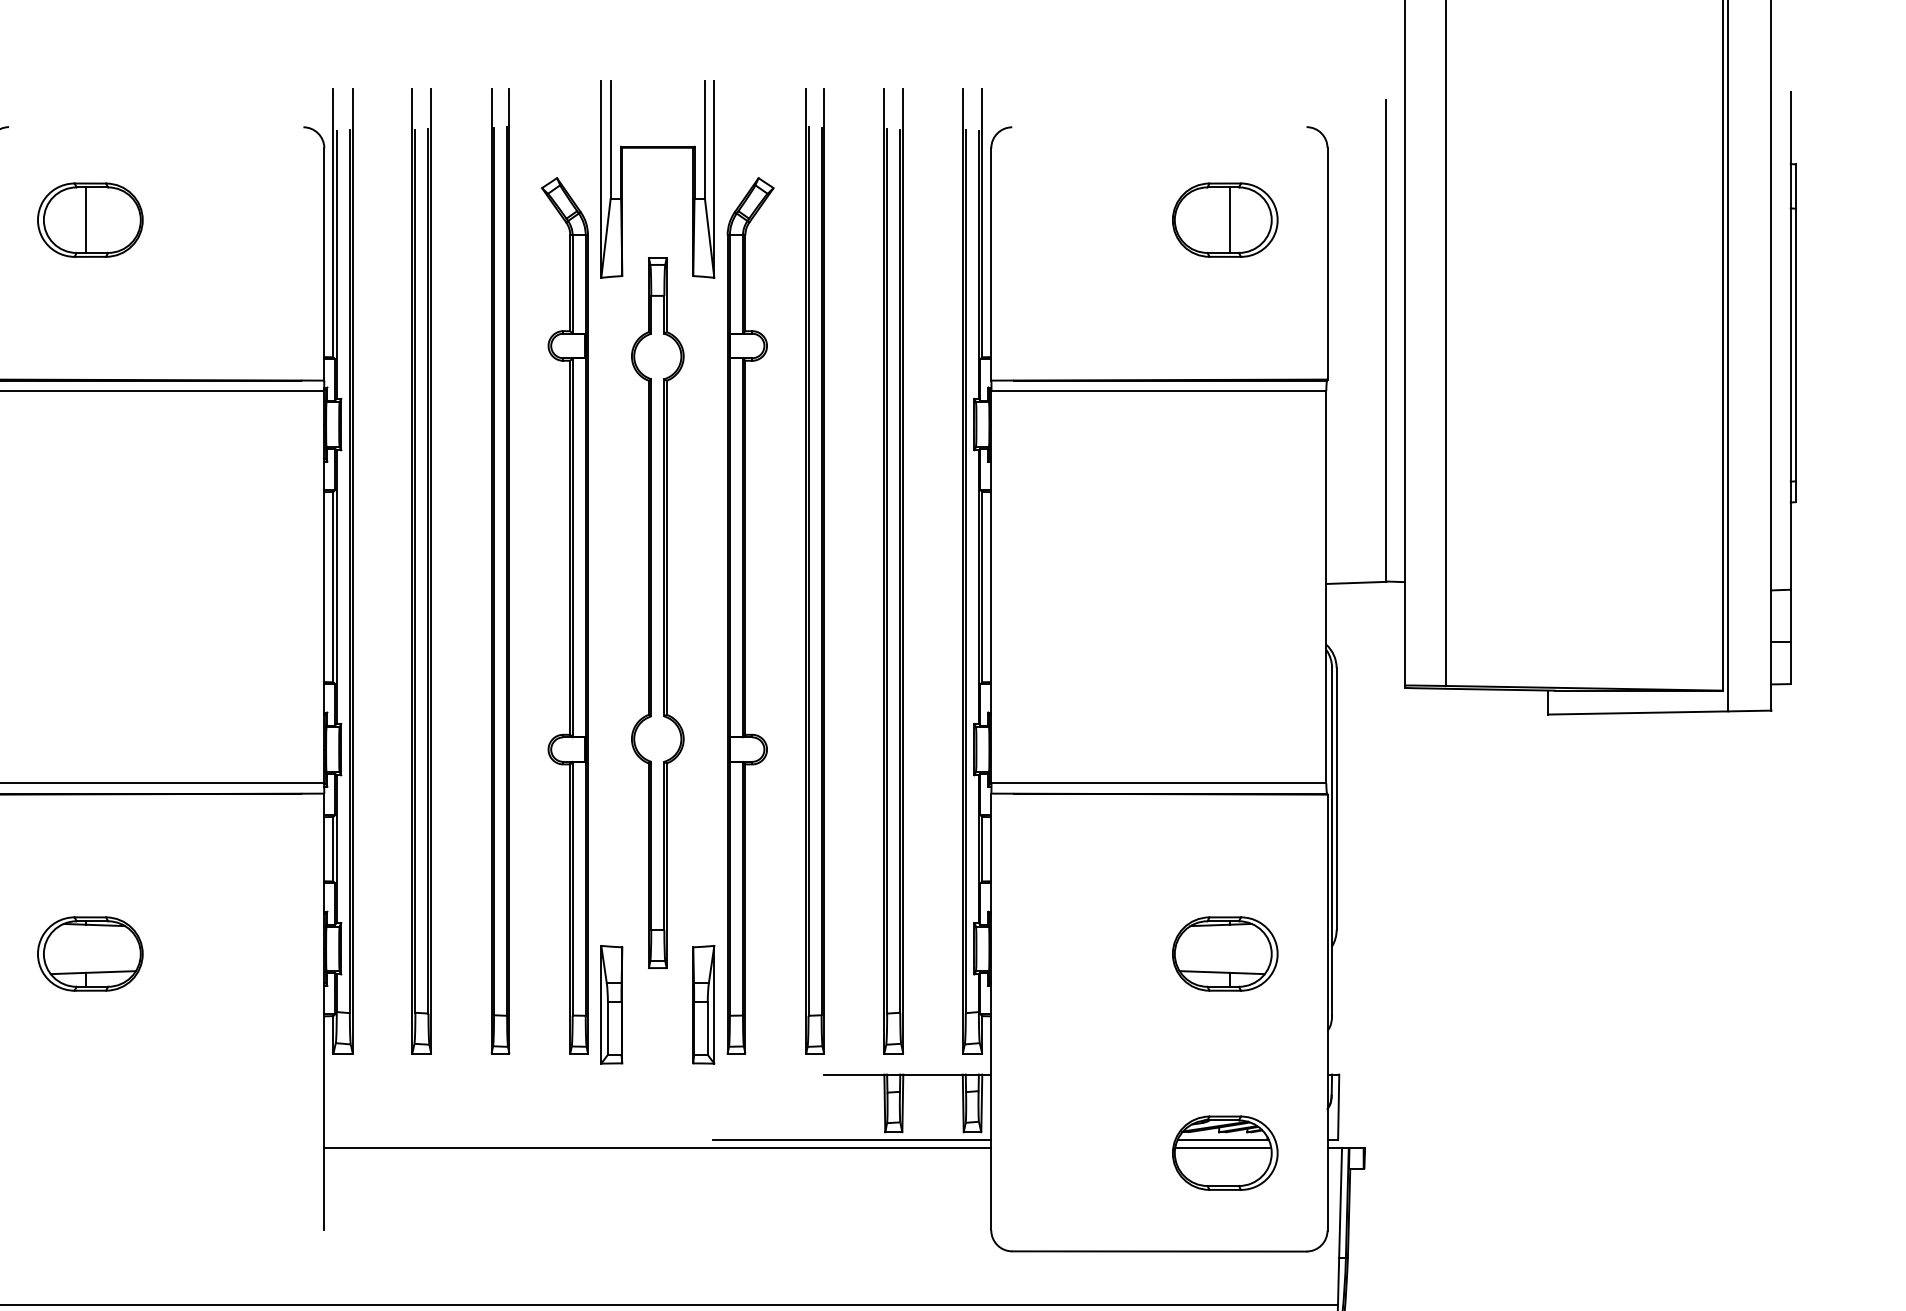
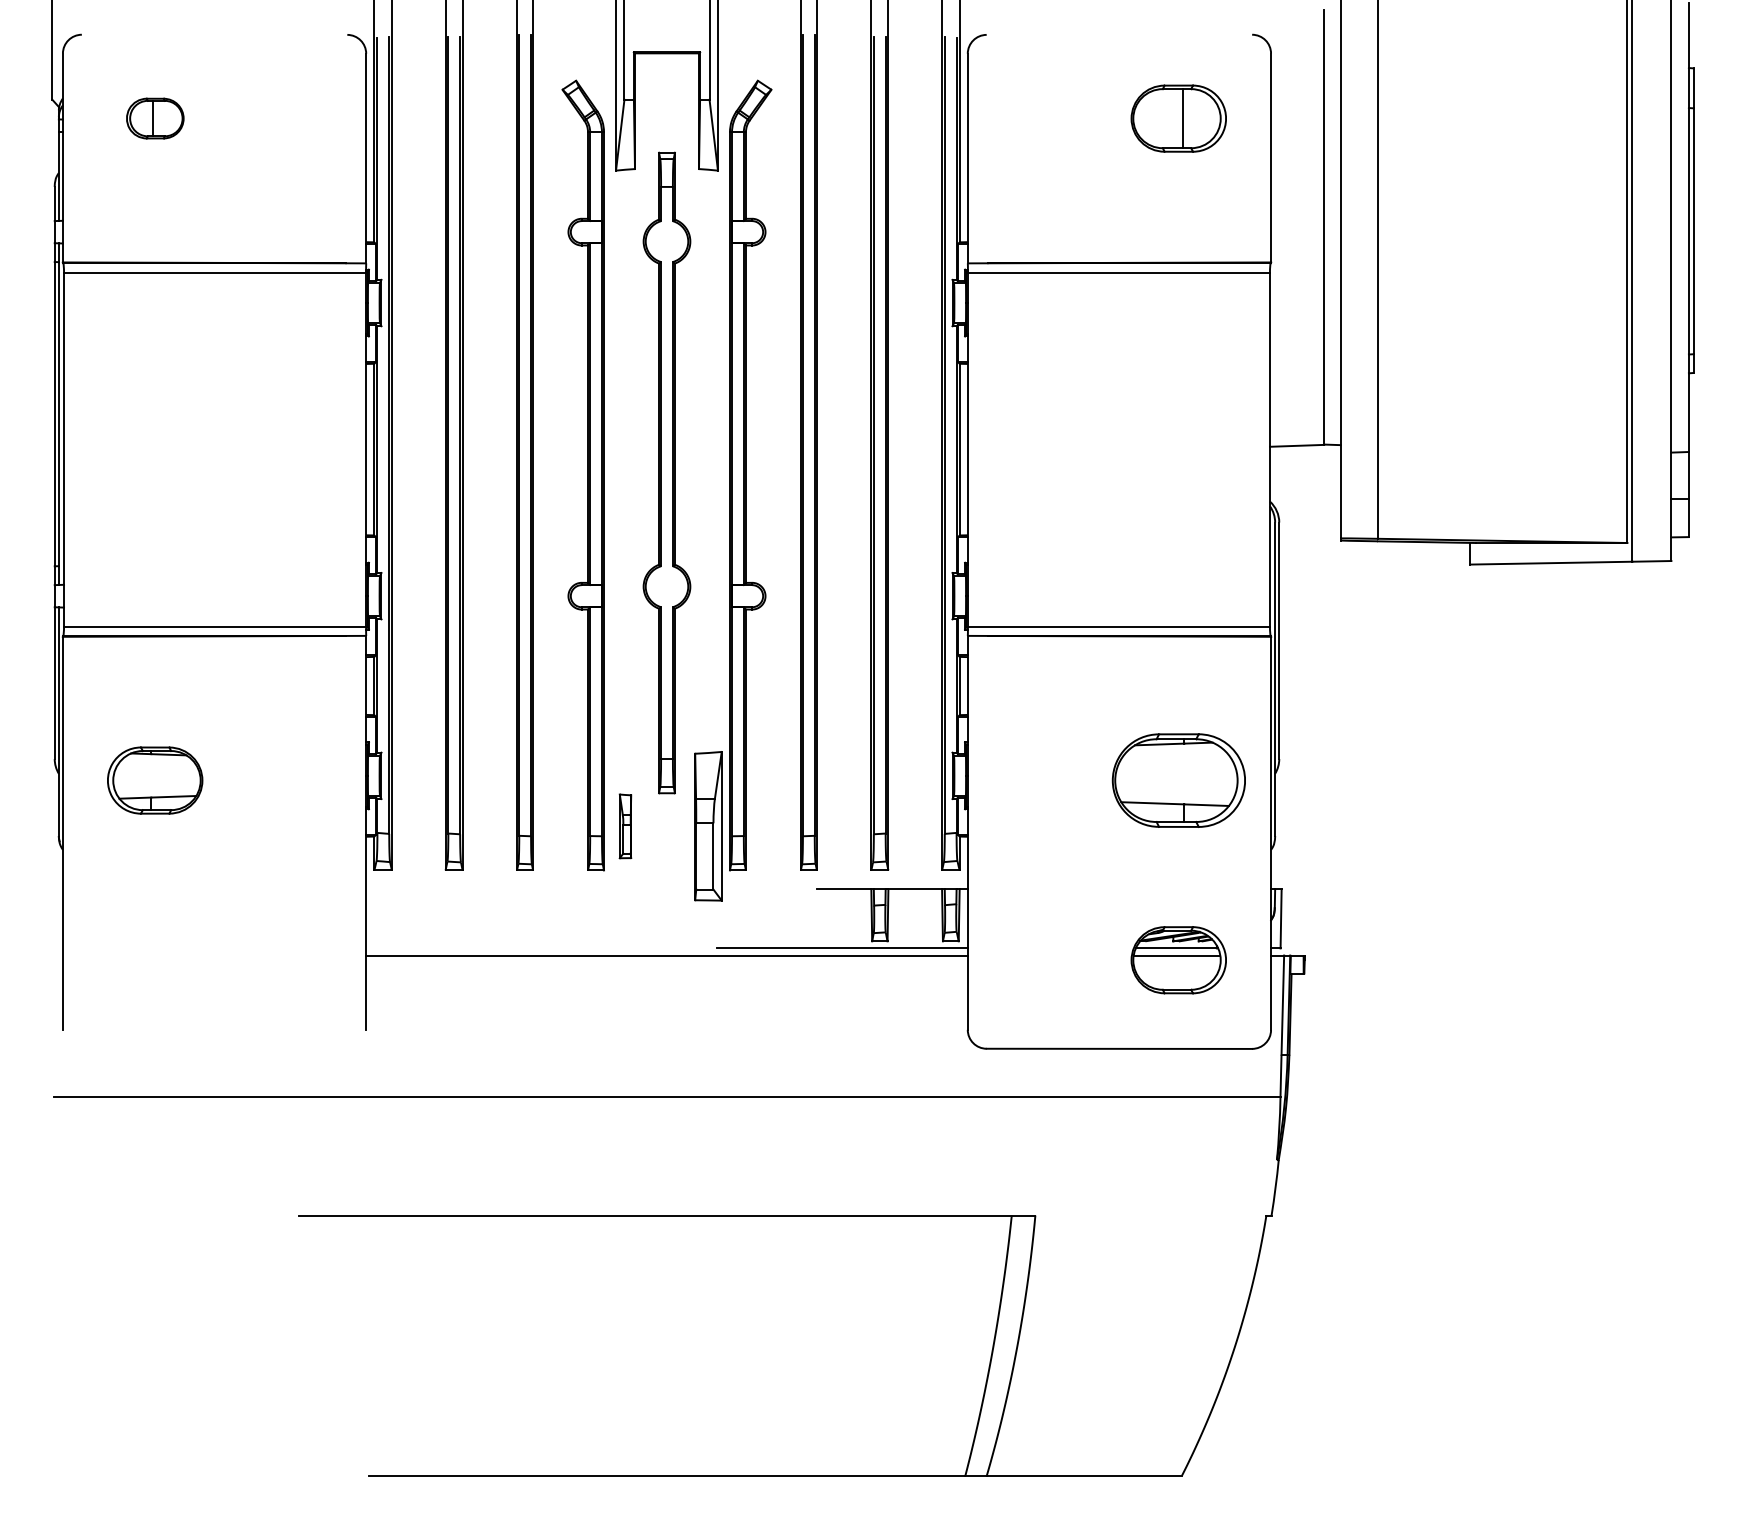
part: (90, 219) -> (155, 118), size x0.6
part: (1224, 953) -> (1178, 780), size x1.4
part: (611, 1004) -> (625, 826), size x0.6
part: (703, 1004) -> (708, 826), size x1.4

